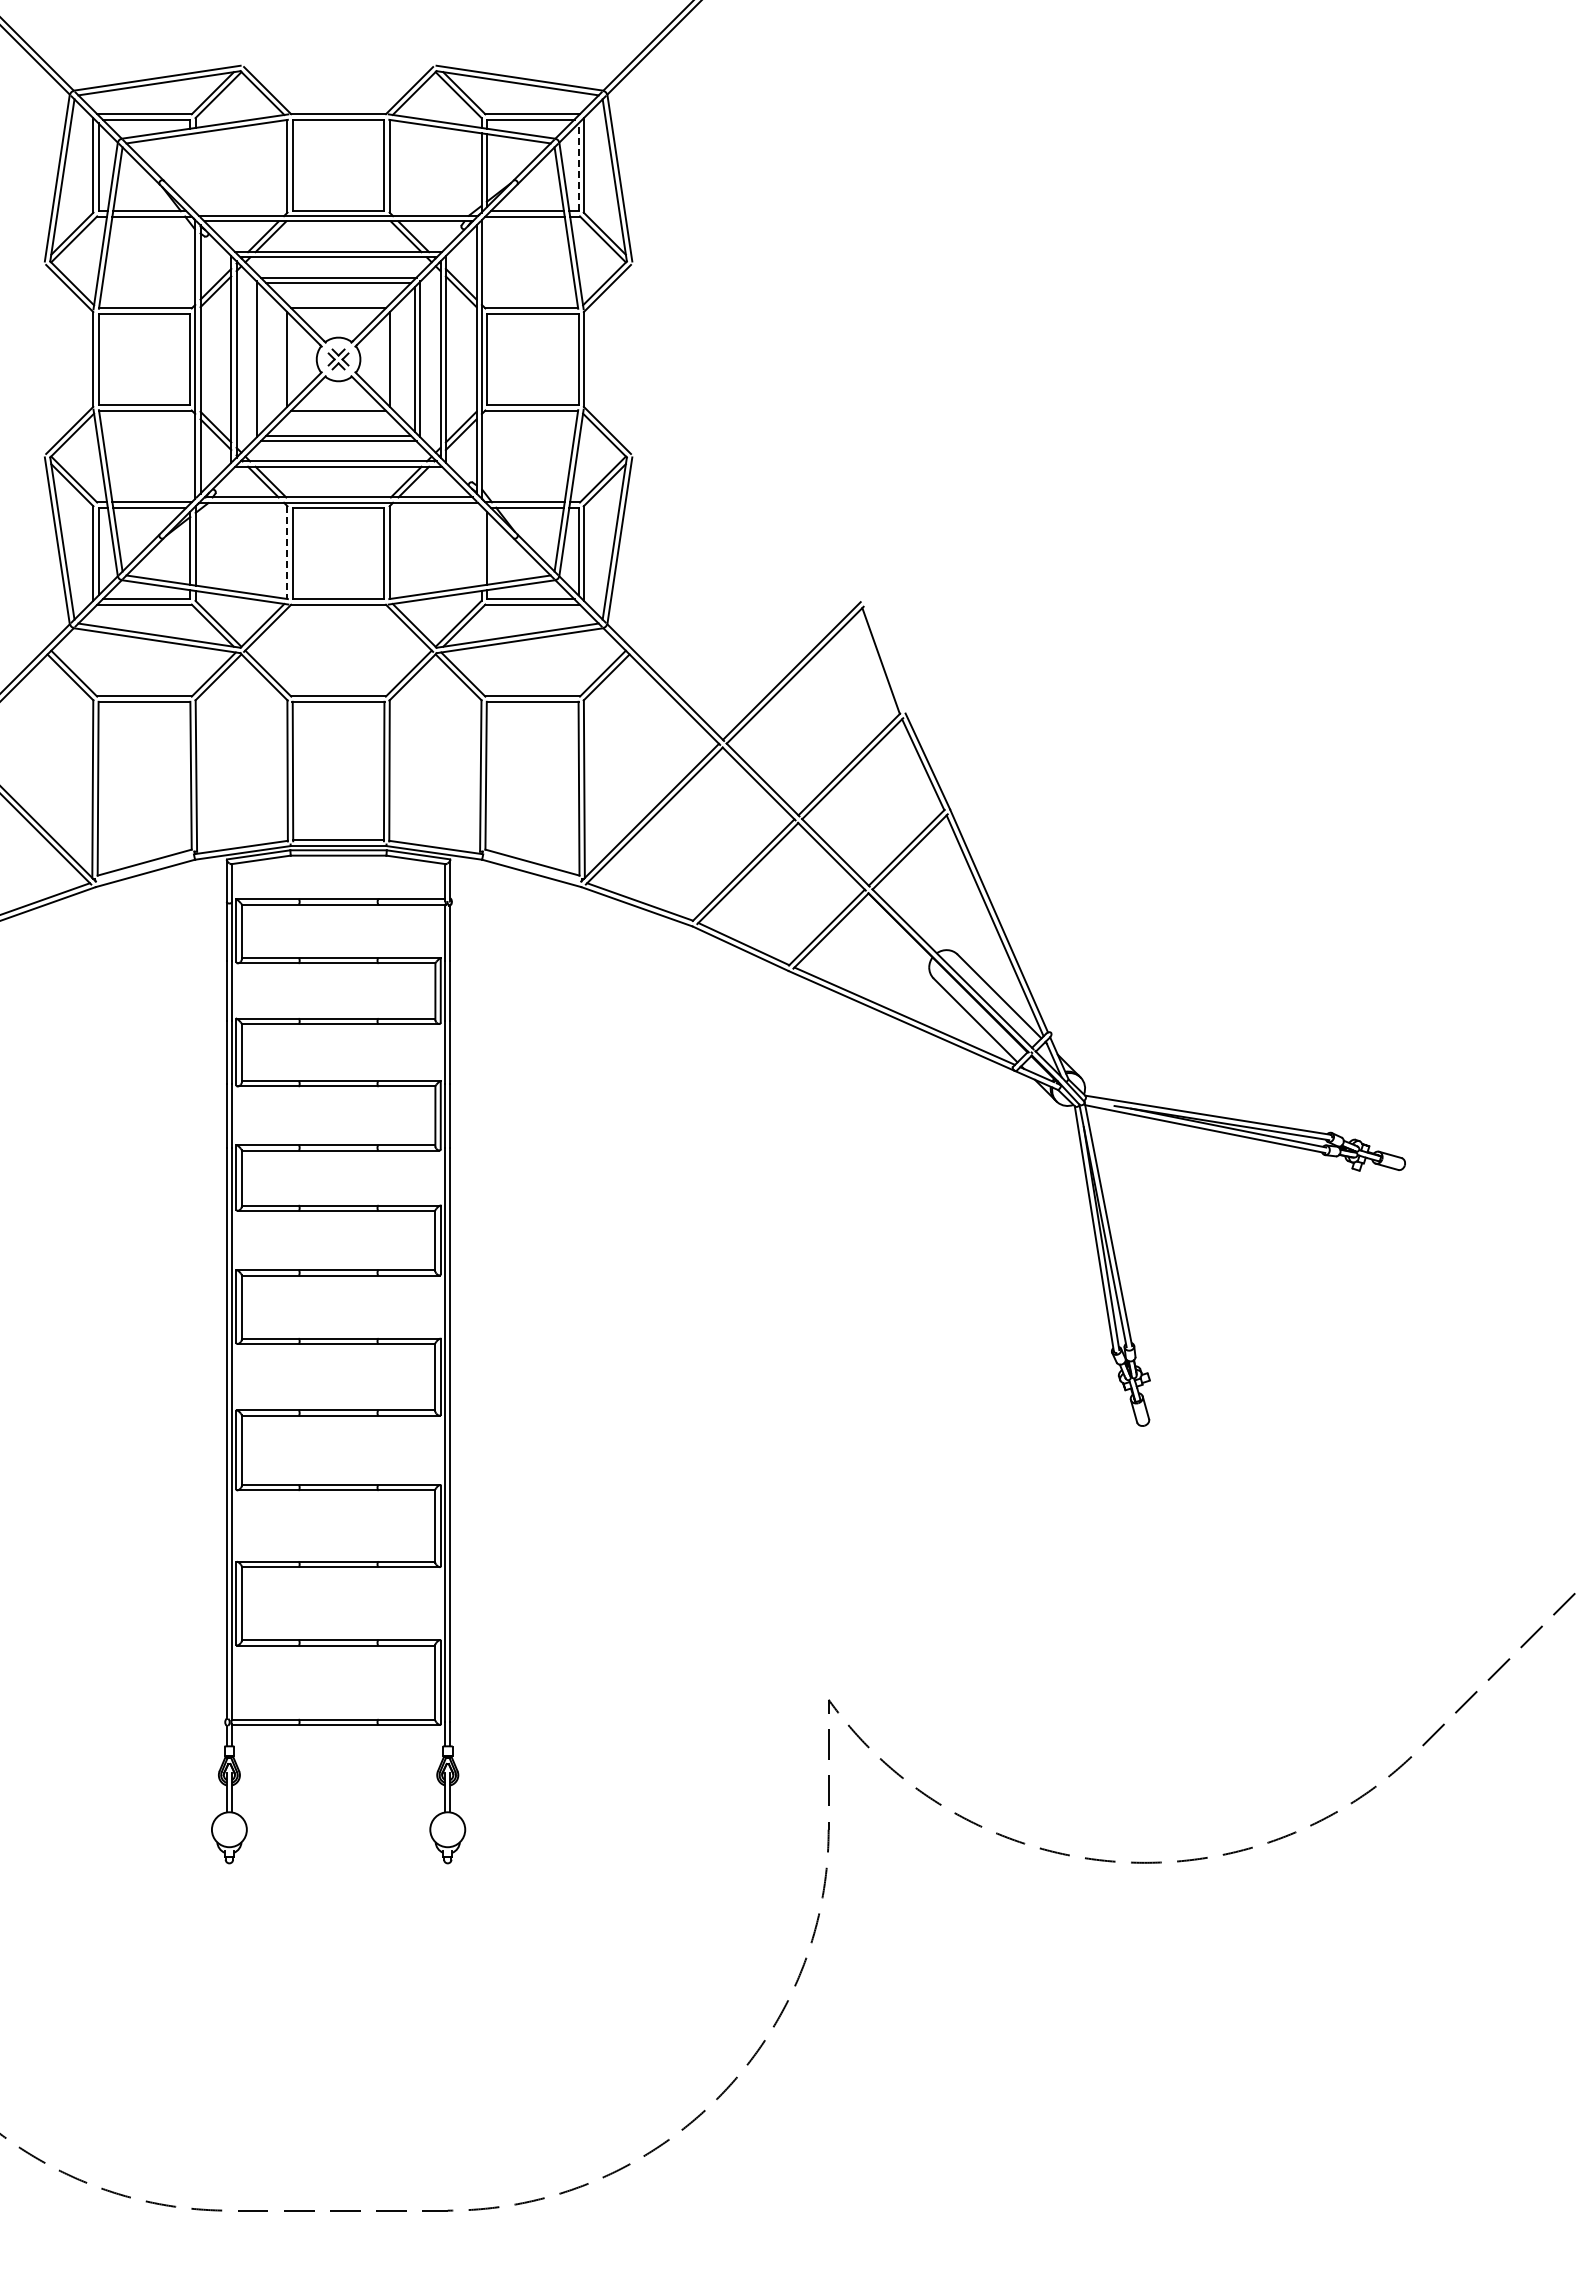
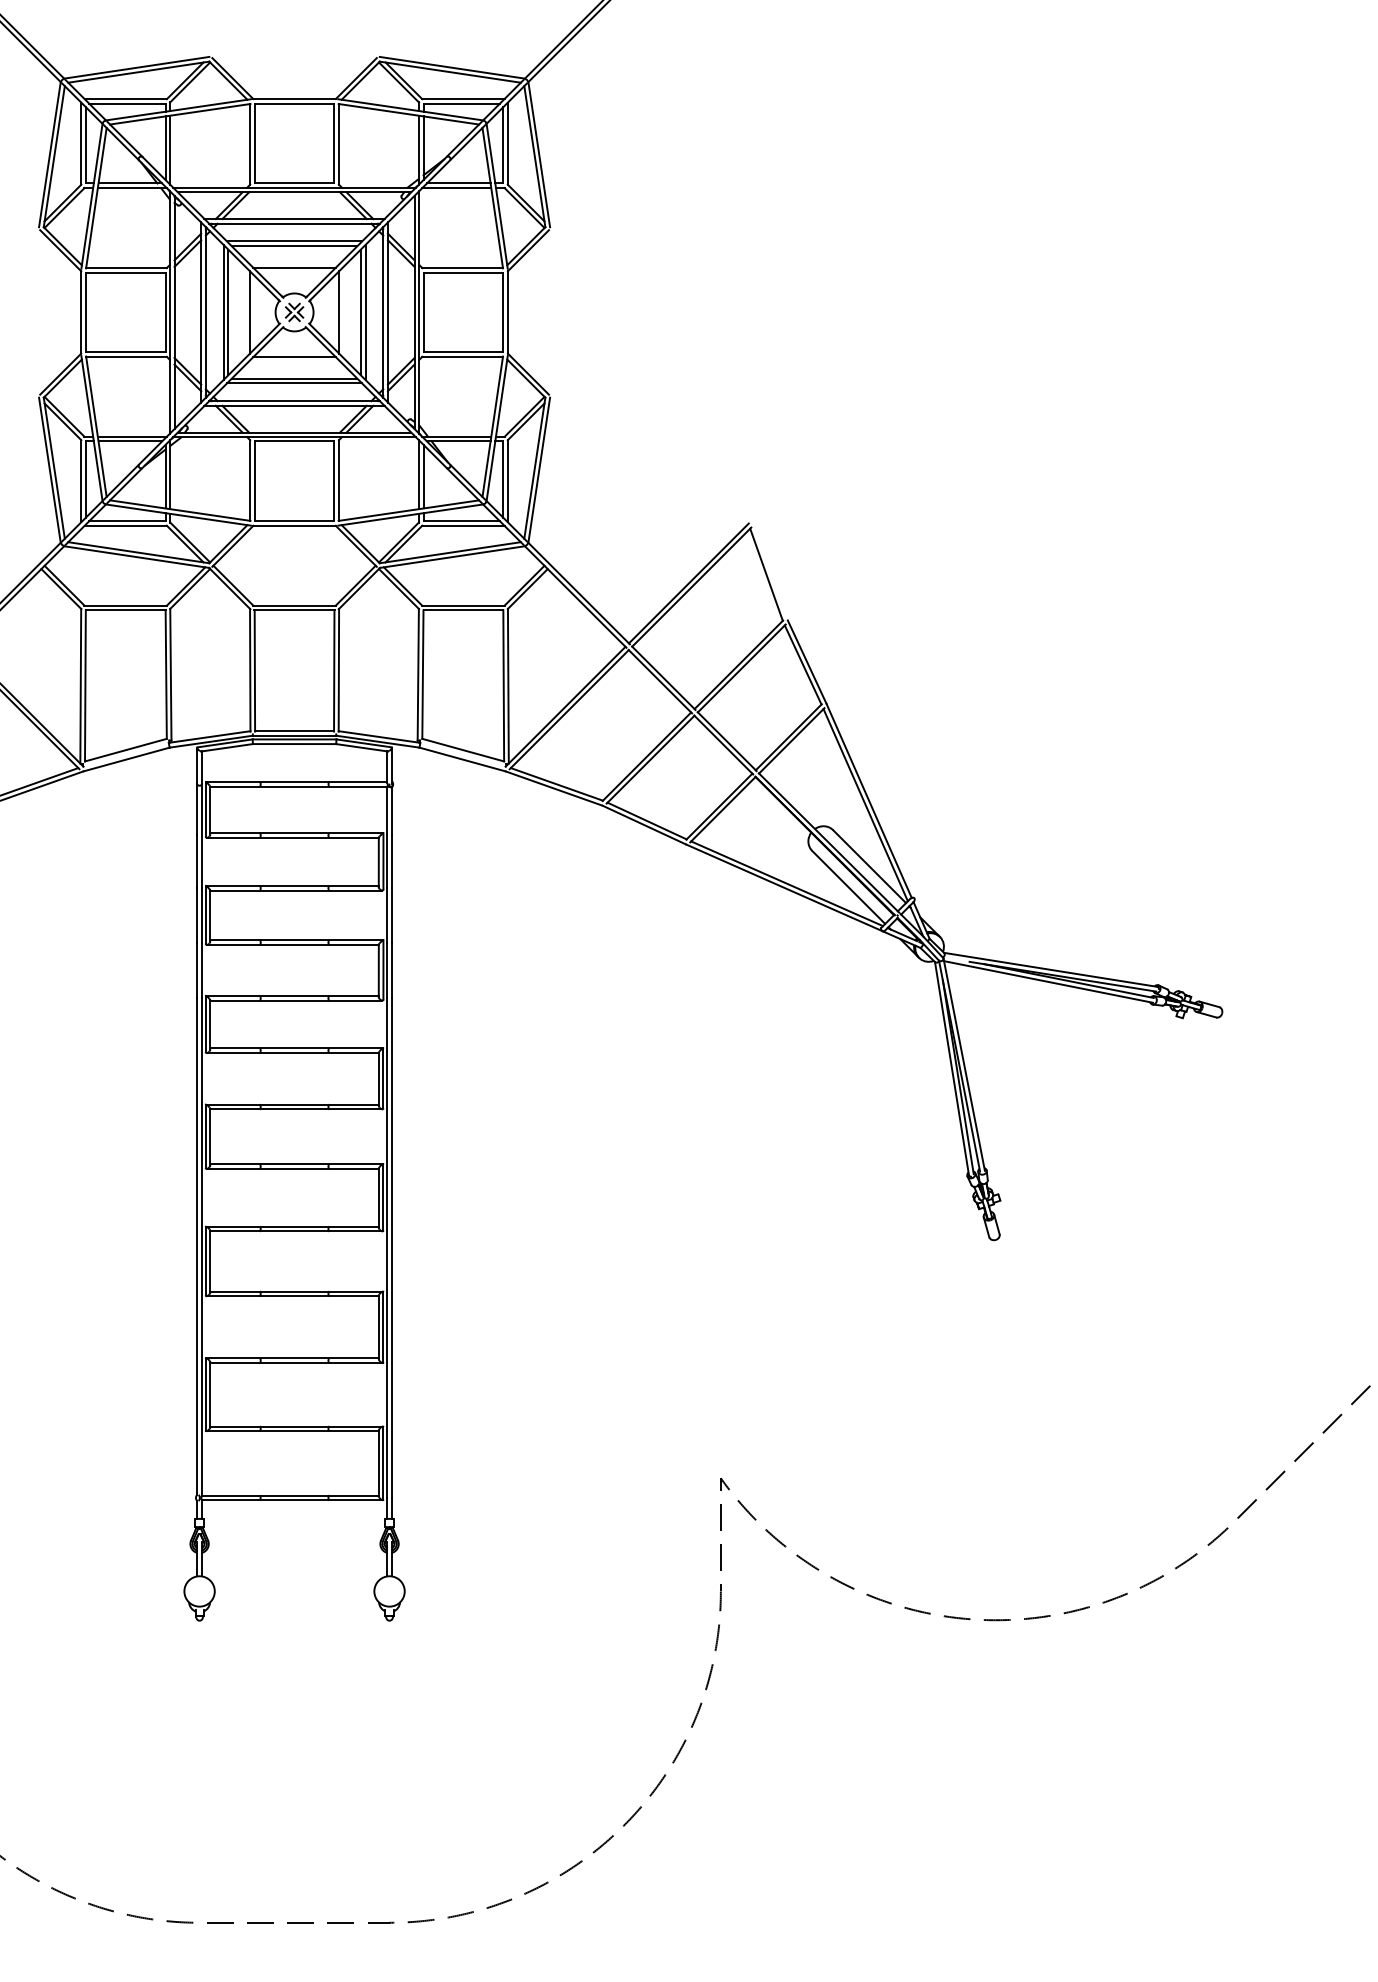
line: (578, 167) -> (503, 145), dashed -> solid
line: (190, 170) -> (165, 148), added
line: (195, 172) -> (170, 149), added
line: (262, 359) -> (228, 312), added
line: (481, 545) -> (418, 474), added
line: (287, 553) -> (250, 481), dashed -> solid

